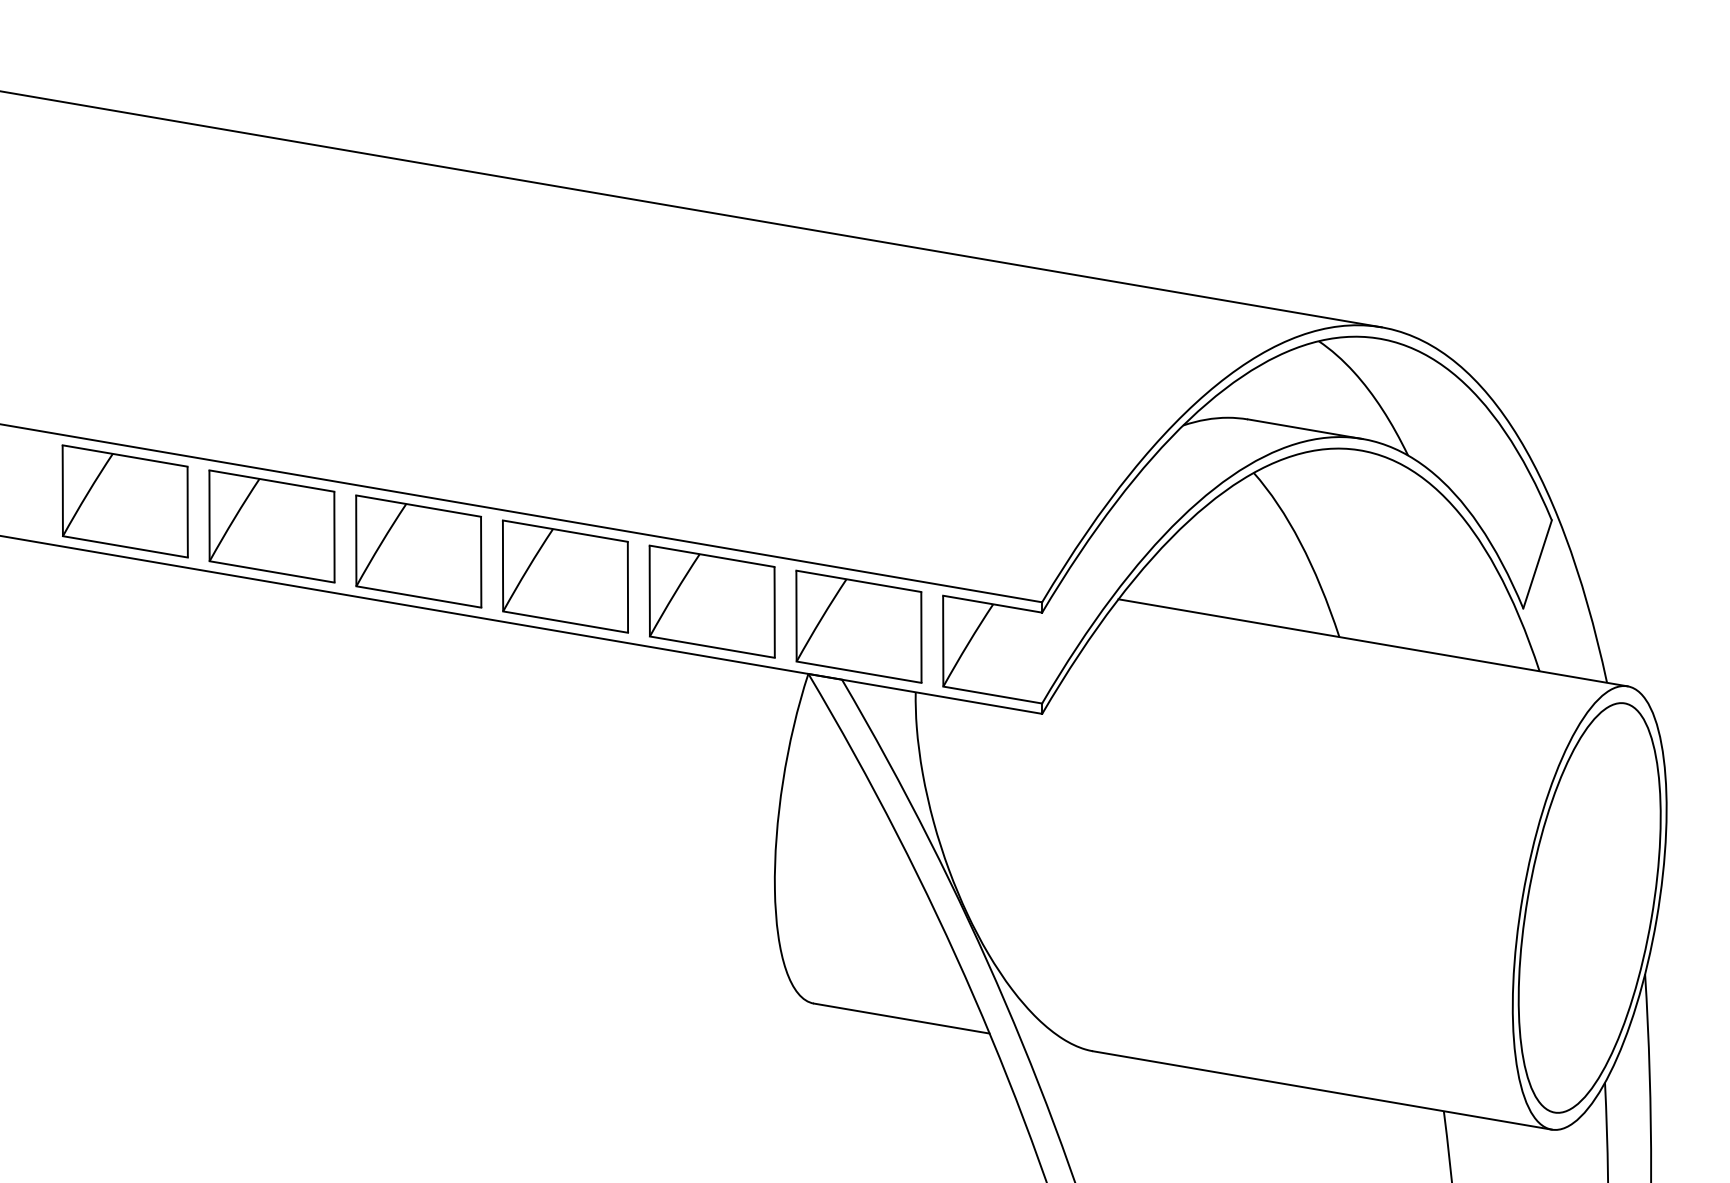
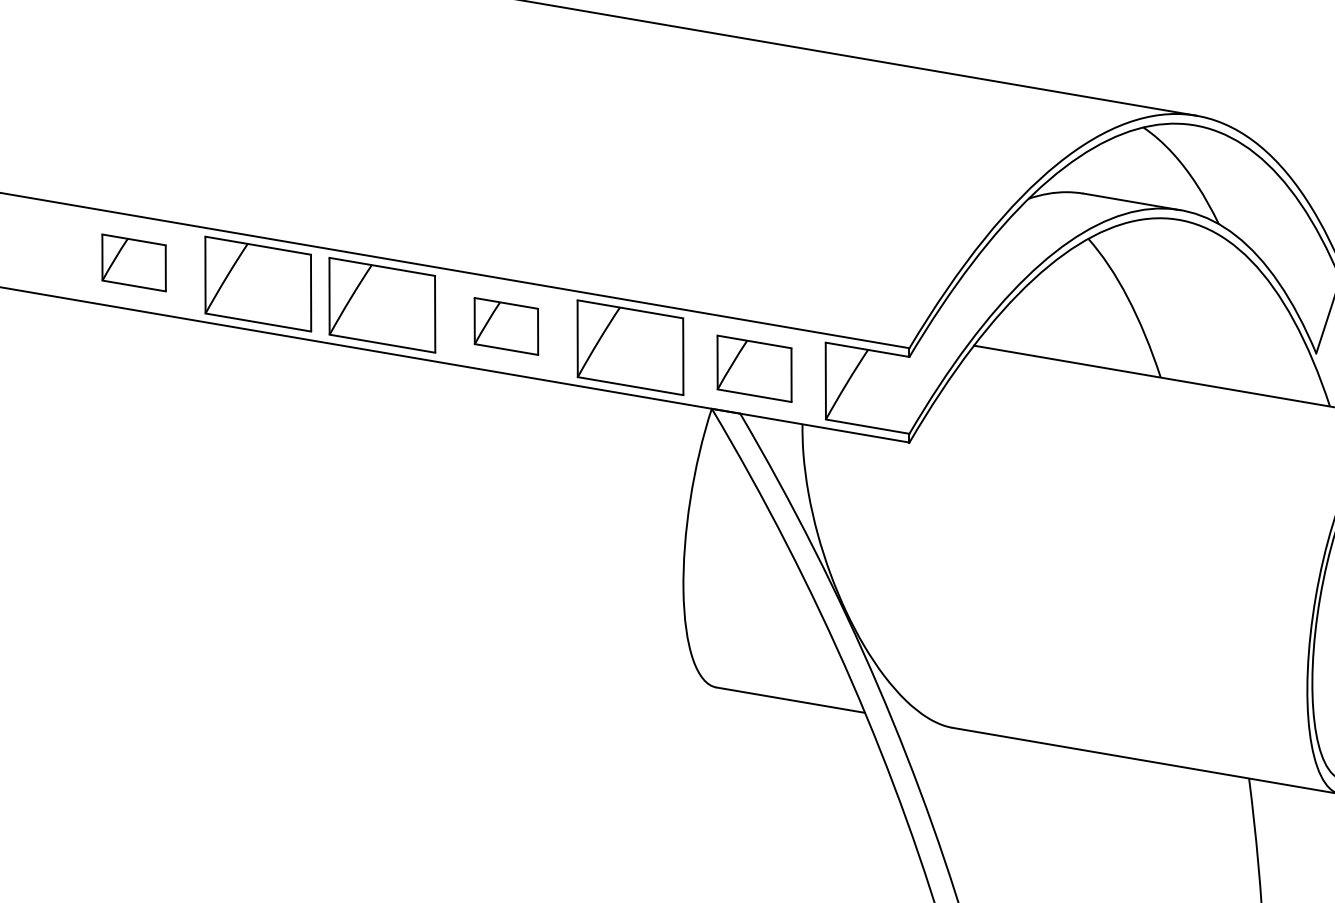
part: (124, 501) -> (133, 262), size x0.6
part: (565, 576) -> (506, 326), size x0.6
part: (858, 626) -> (754, 368), size x0.7

